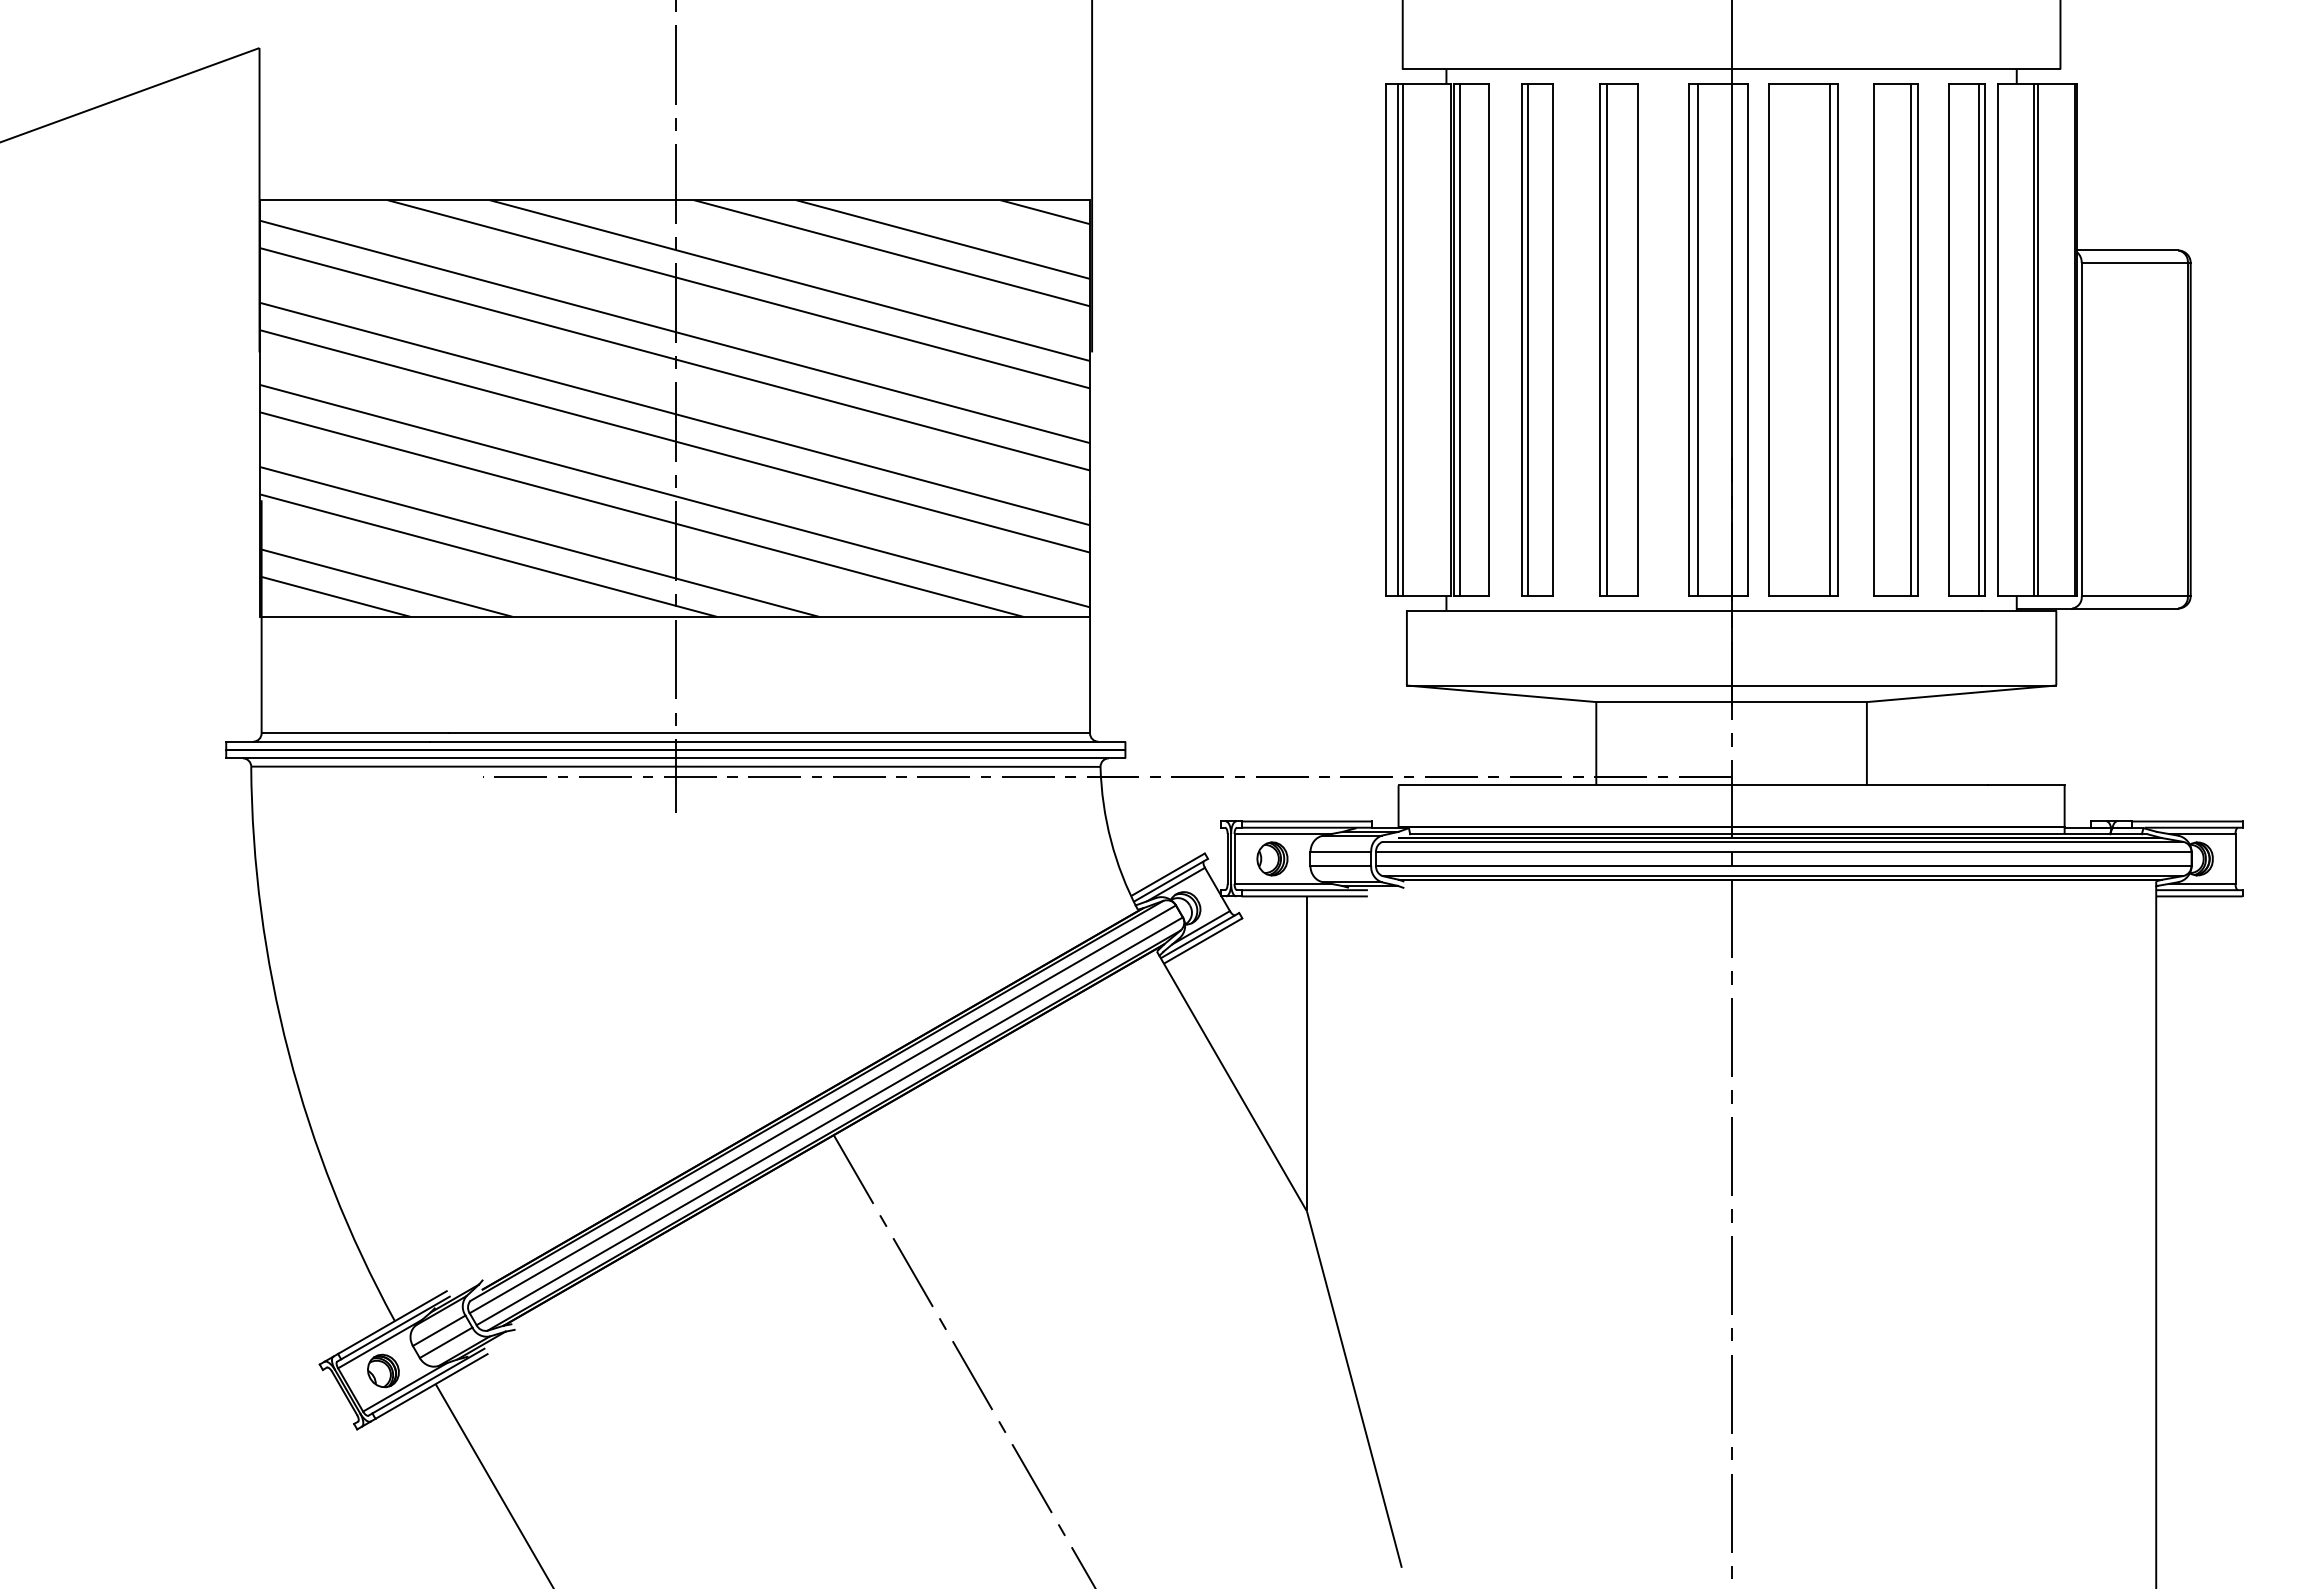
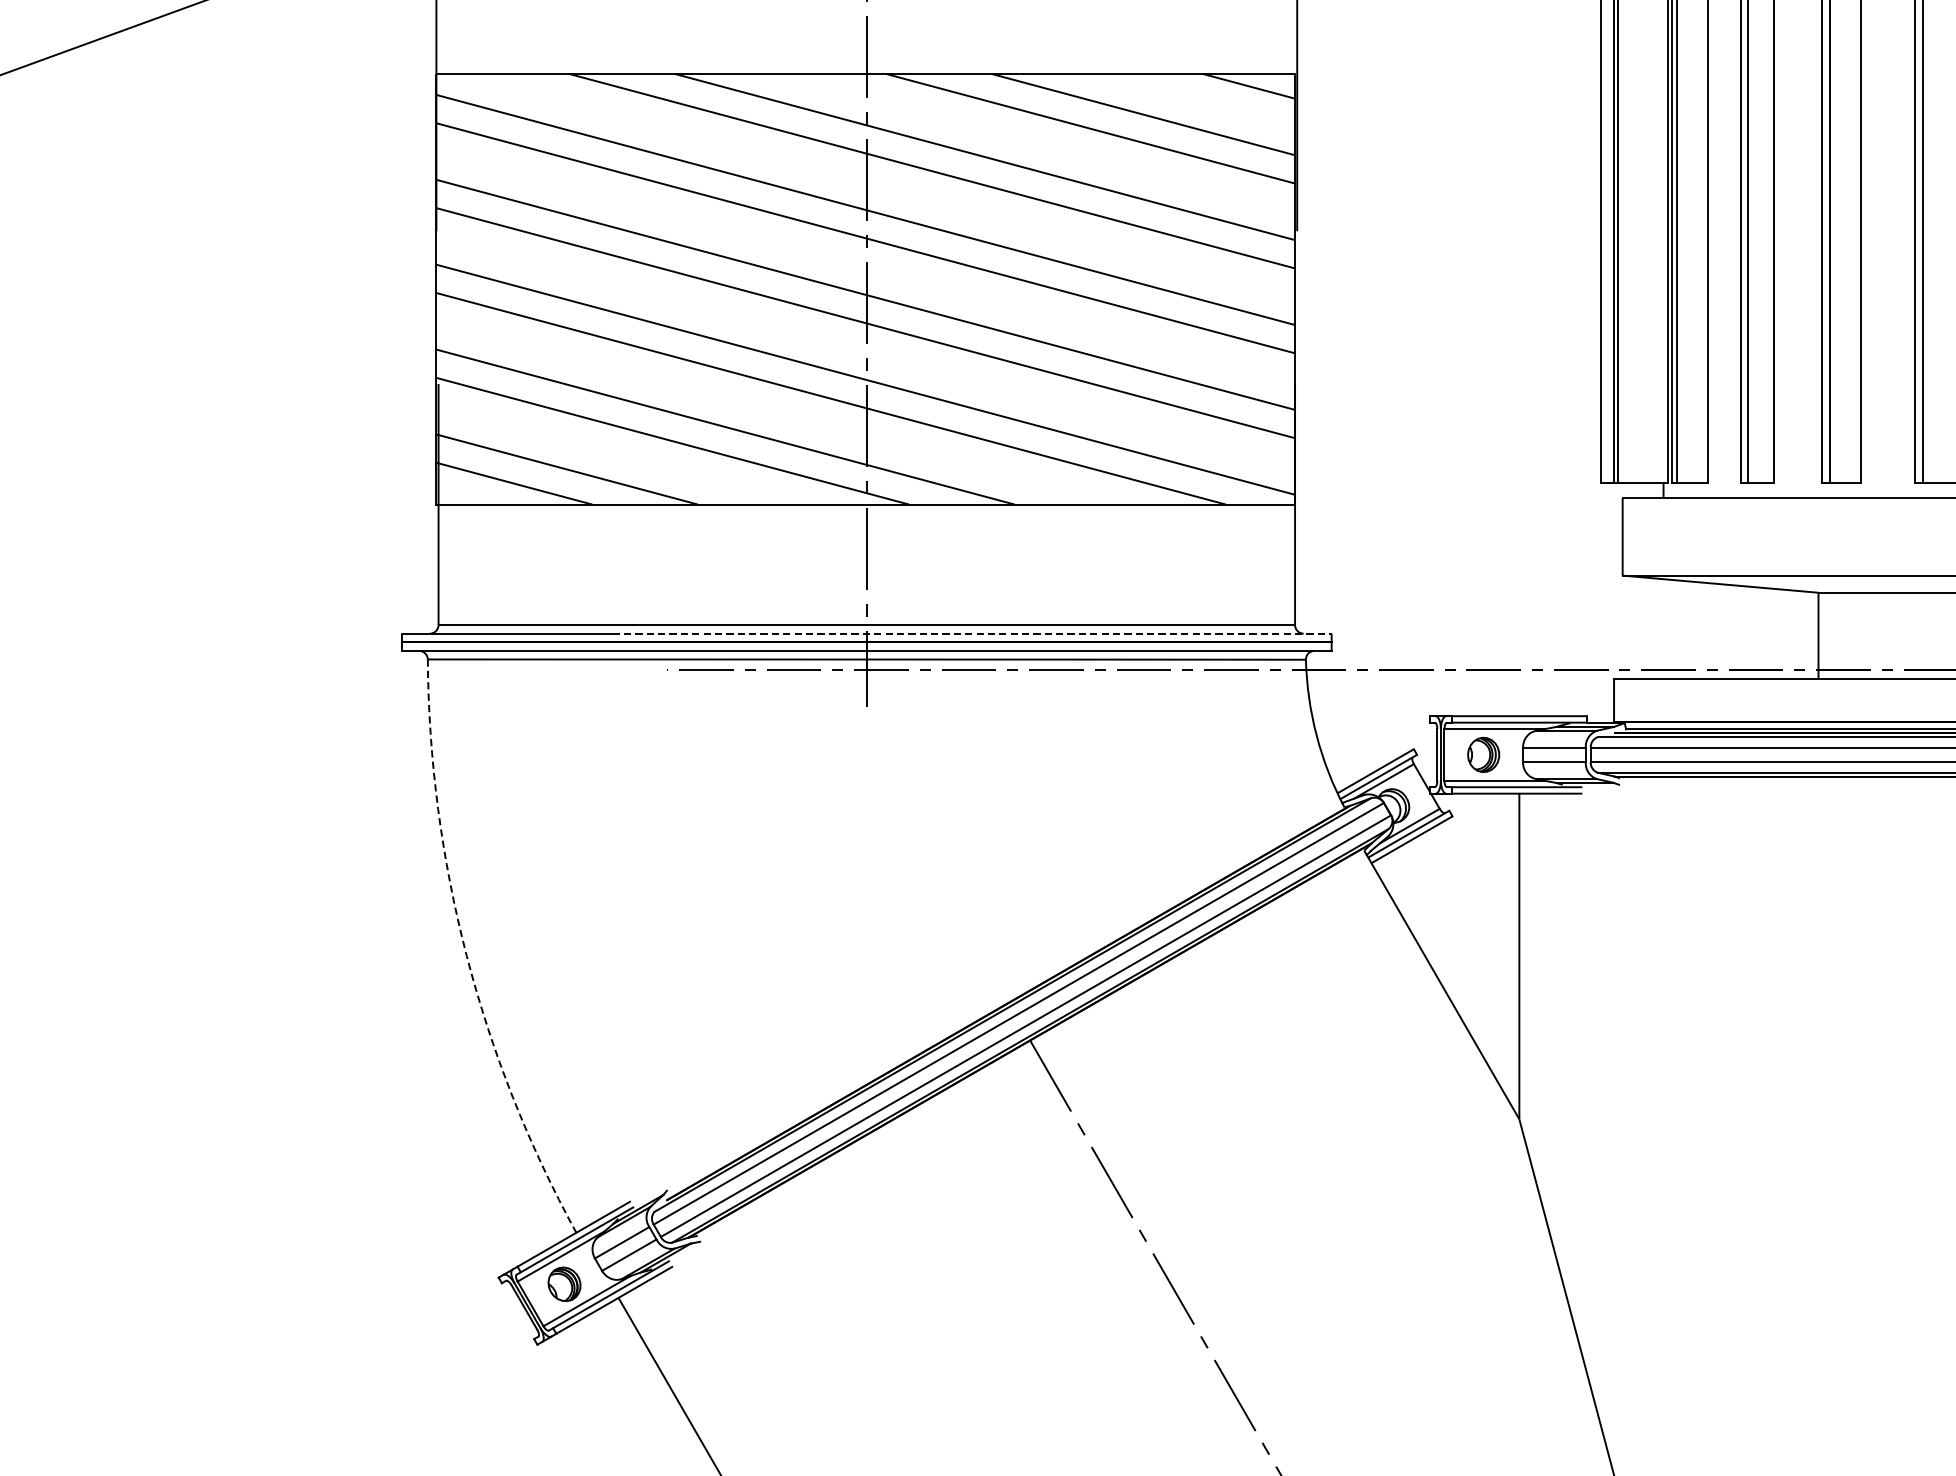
line: (777, 741) -> (971, 633), solid -> dashed
arc: (288, 1052) -> (466, 955), solid -> dashed

